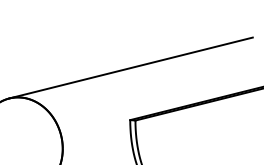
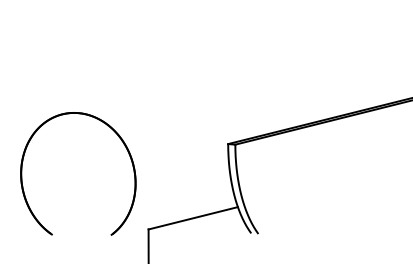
line: (131, 67) -> (229, 72), removed

